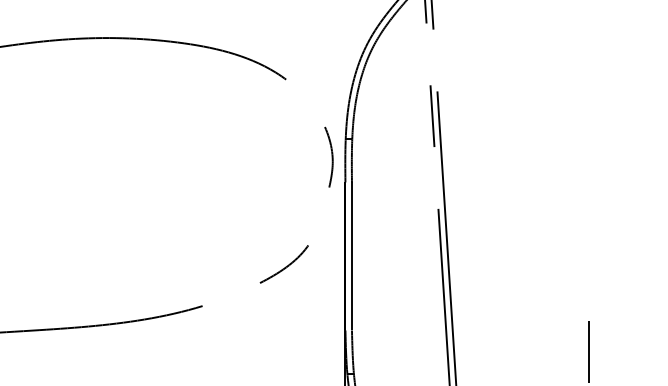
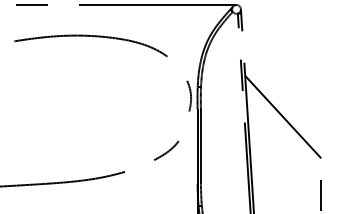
line: (514, 197) -> (283, 116), added

